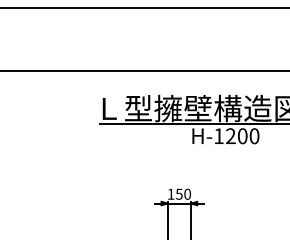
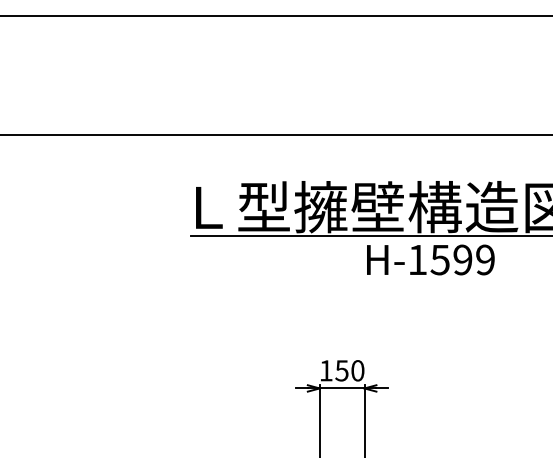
text: (242, 136) -> (462, 260), H-1200 -> H-1599

